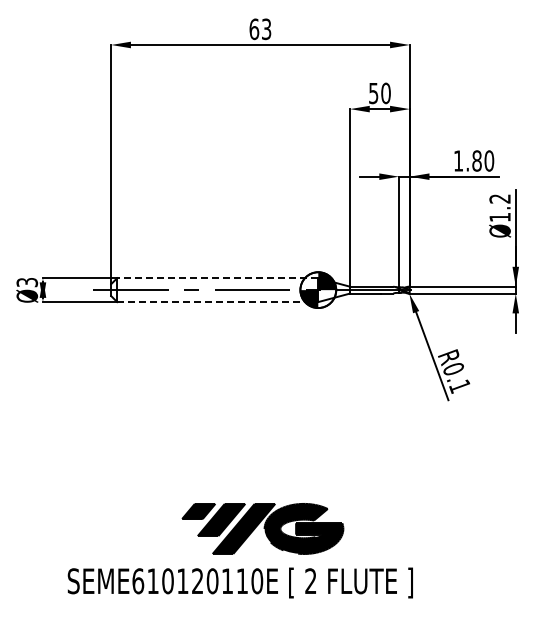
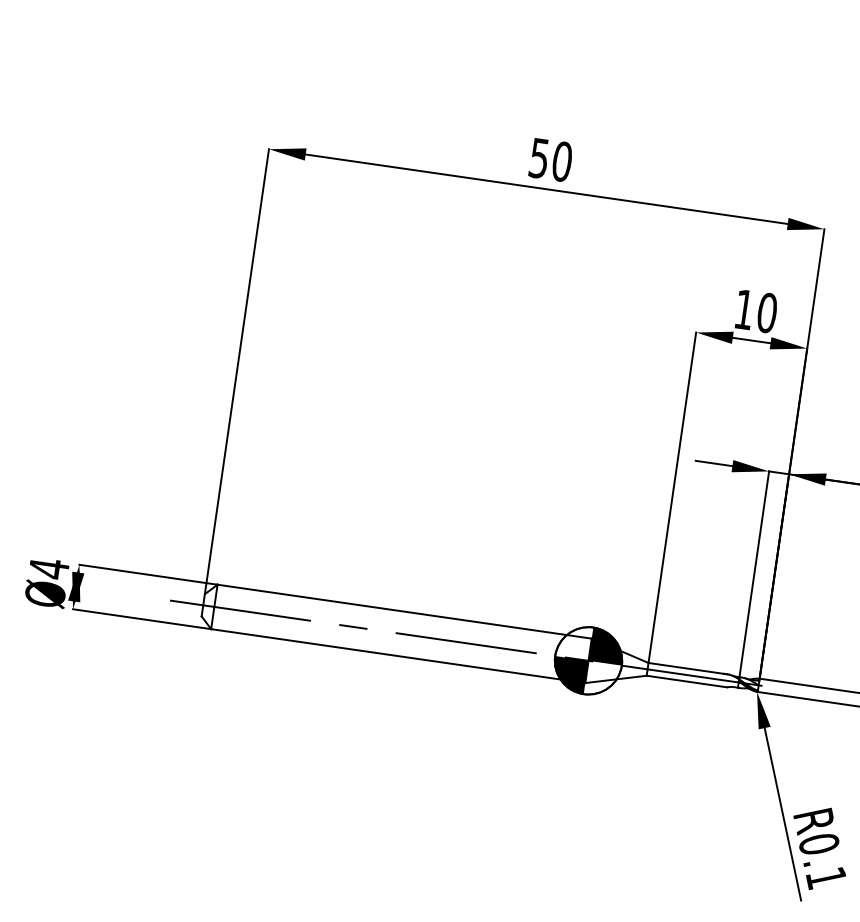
text: (260, 29) -> (550, 160), 63 -> 50
text: (373, 93) -> (743, 309), 50 -> 10
line: (217, 278) -> (404, 612), dashed -> solid
text: (27, 282) -> (49, 568), Ø3 -> Ø4
line: (217, 302) -> (397, 656), dashed -> solid

